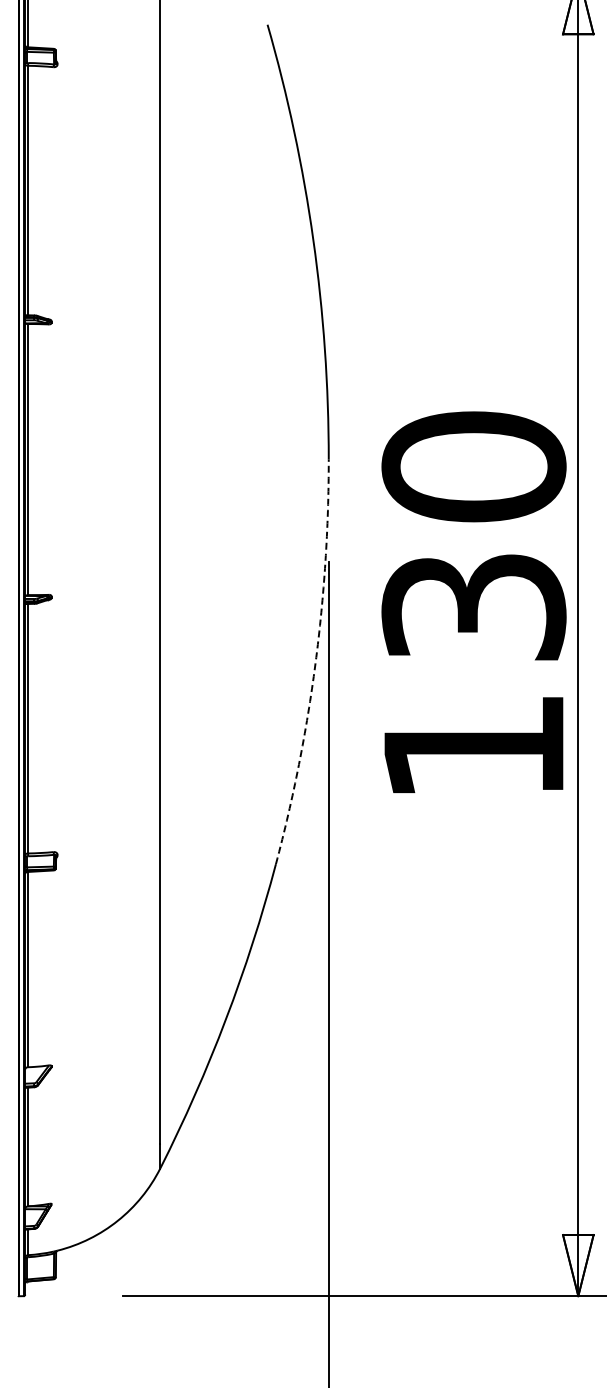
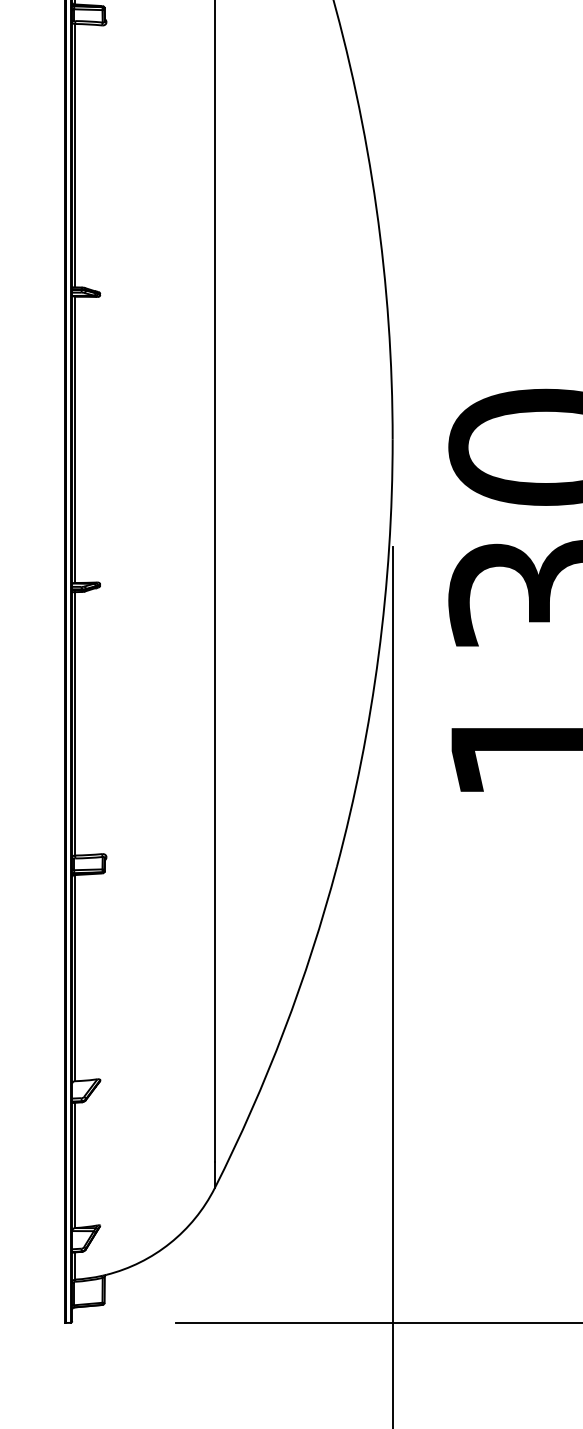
arc: (315, 663) -> (378, 654), dashed -> solid

